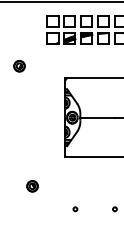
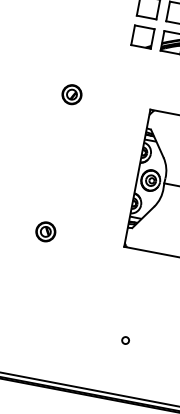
part: (19, 66) -> (71, 95), moved
part: (32, 186) -> (45, 232), moved

